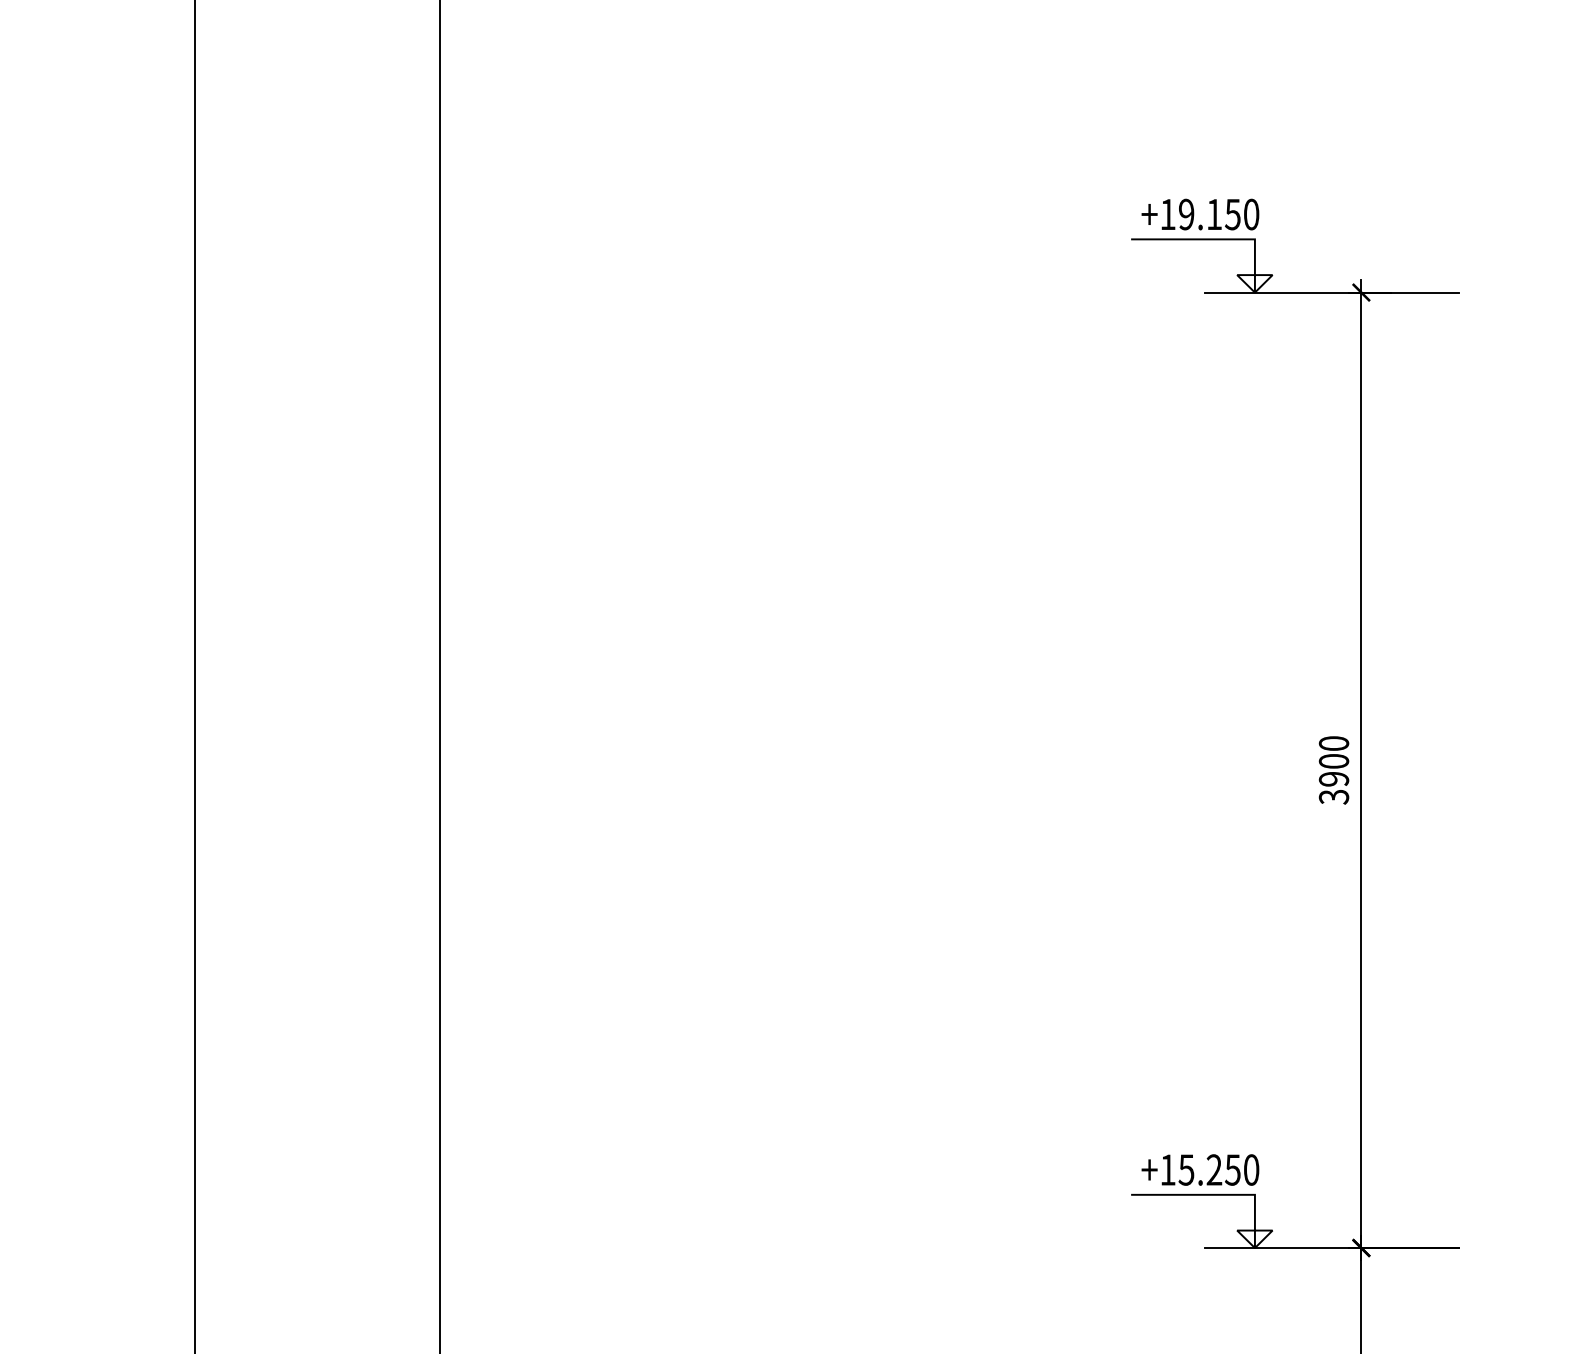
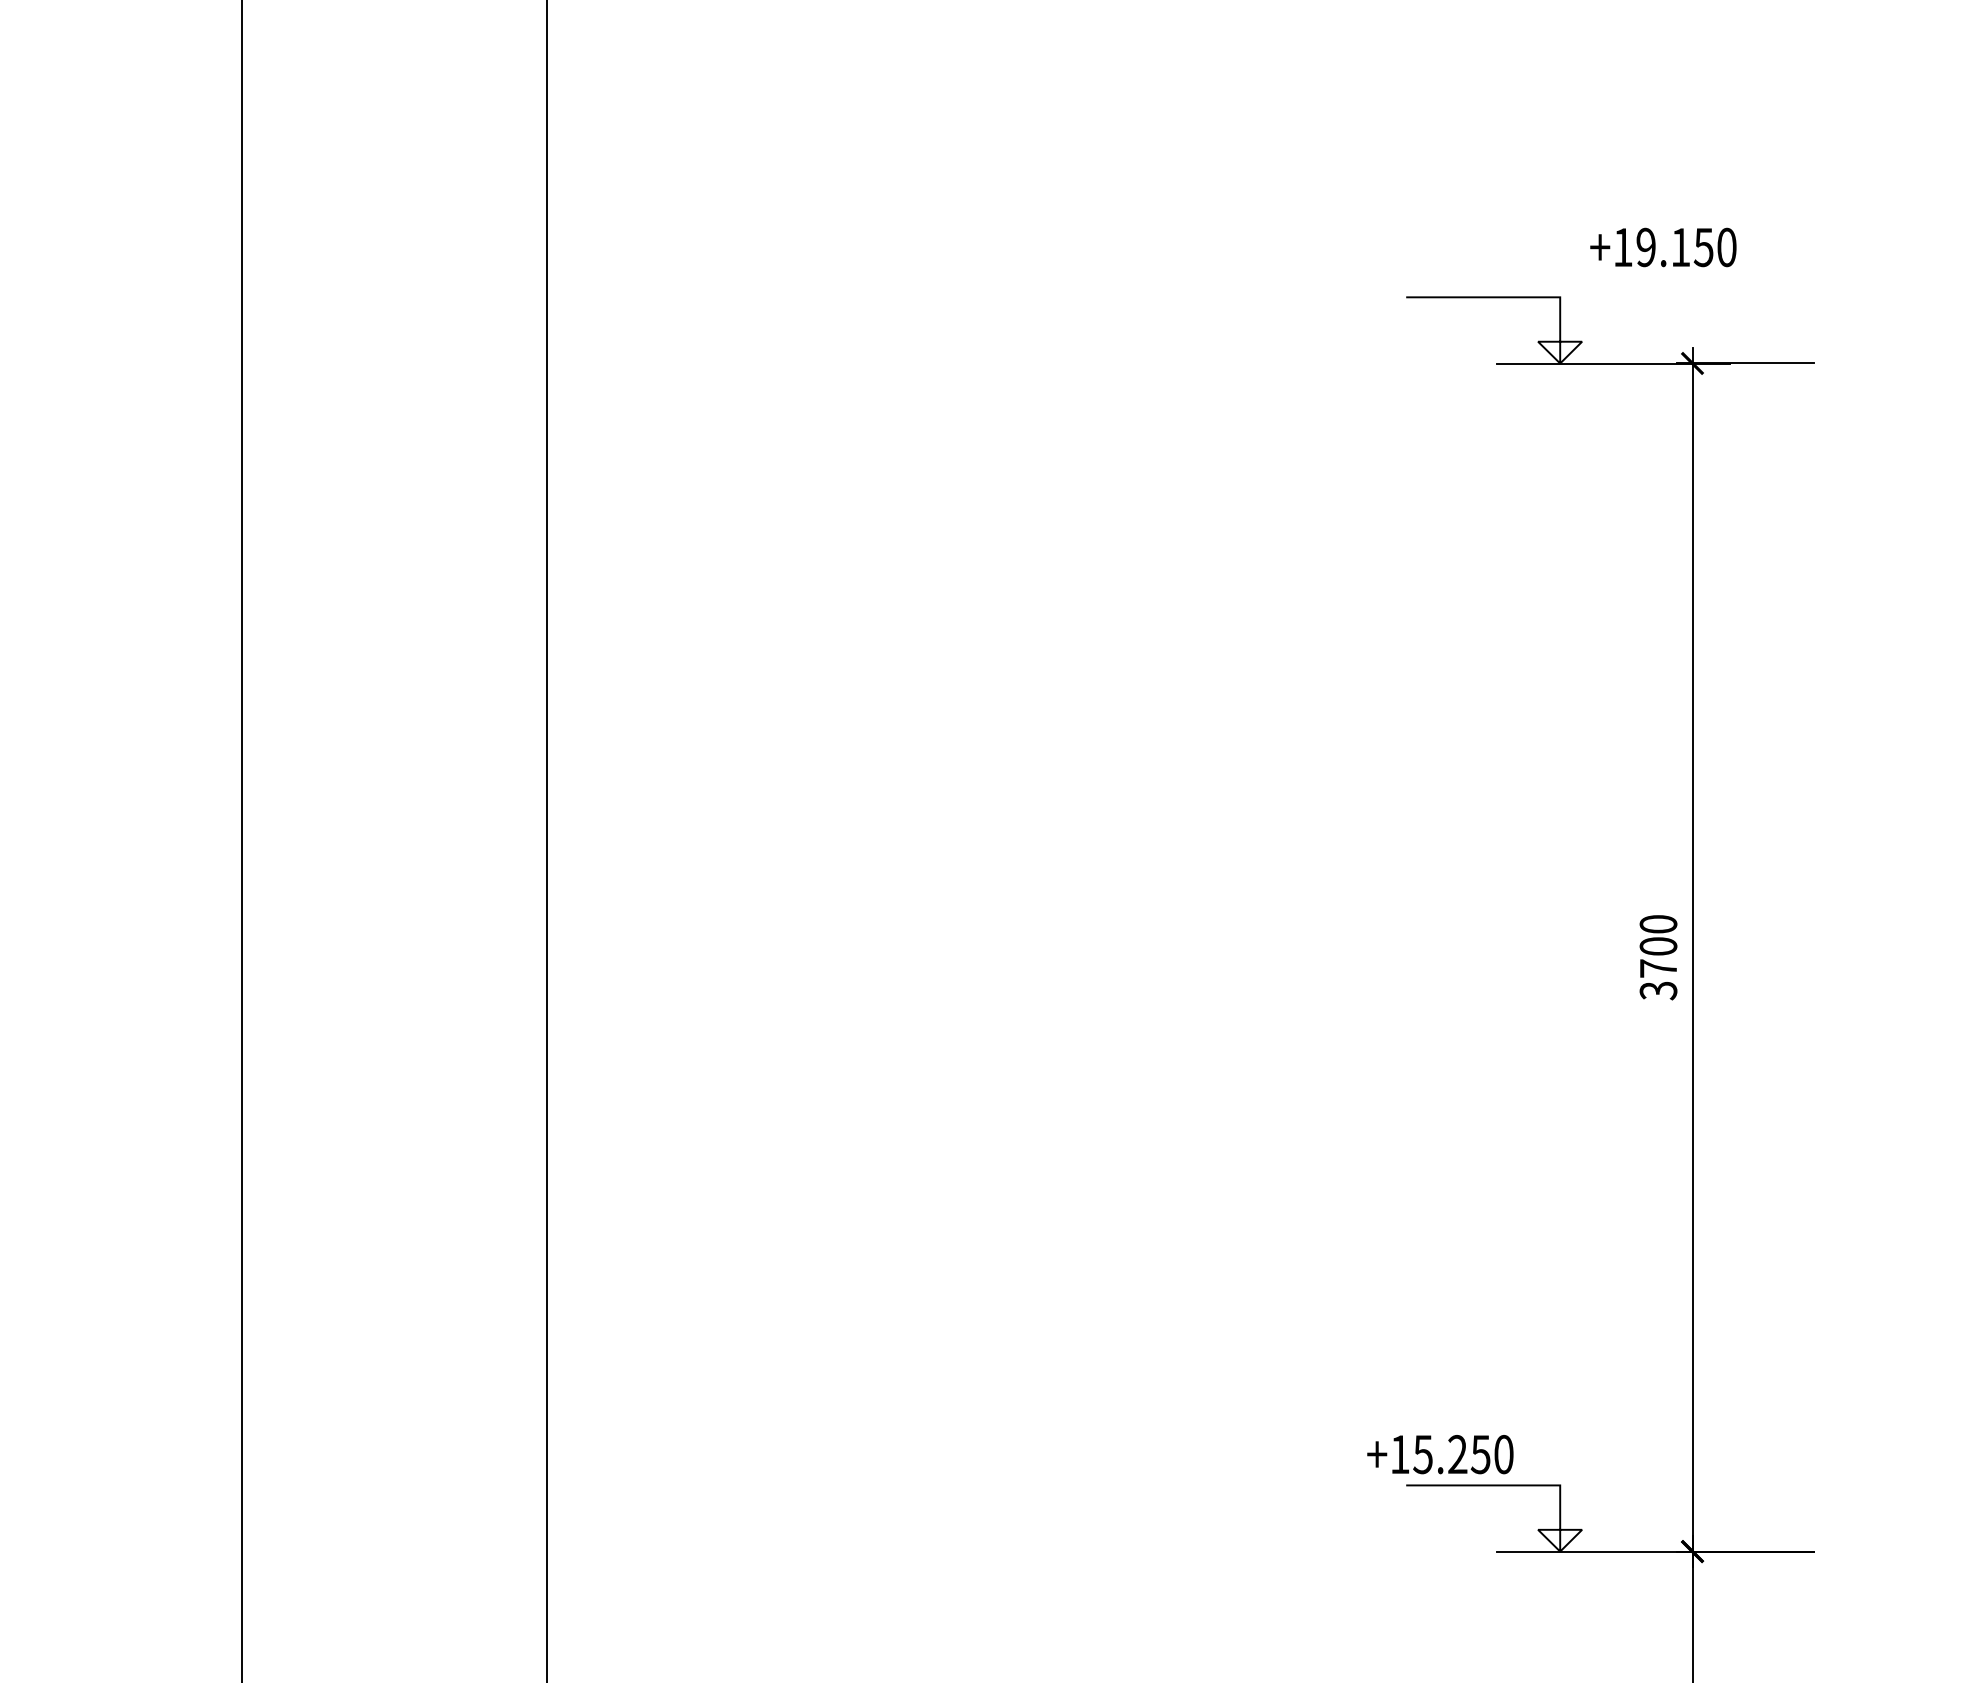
text: (1200, 214) -> (1663, 247), moved
text: (1334, 779) -> (1658, 968), 3900 -> 3700
text: (1200, 1169) -> (1440, 1454), moved

